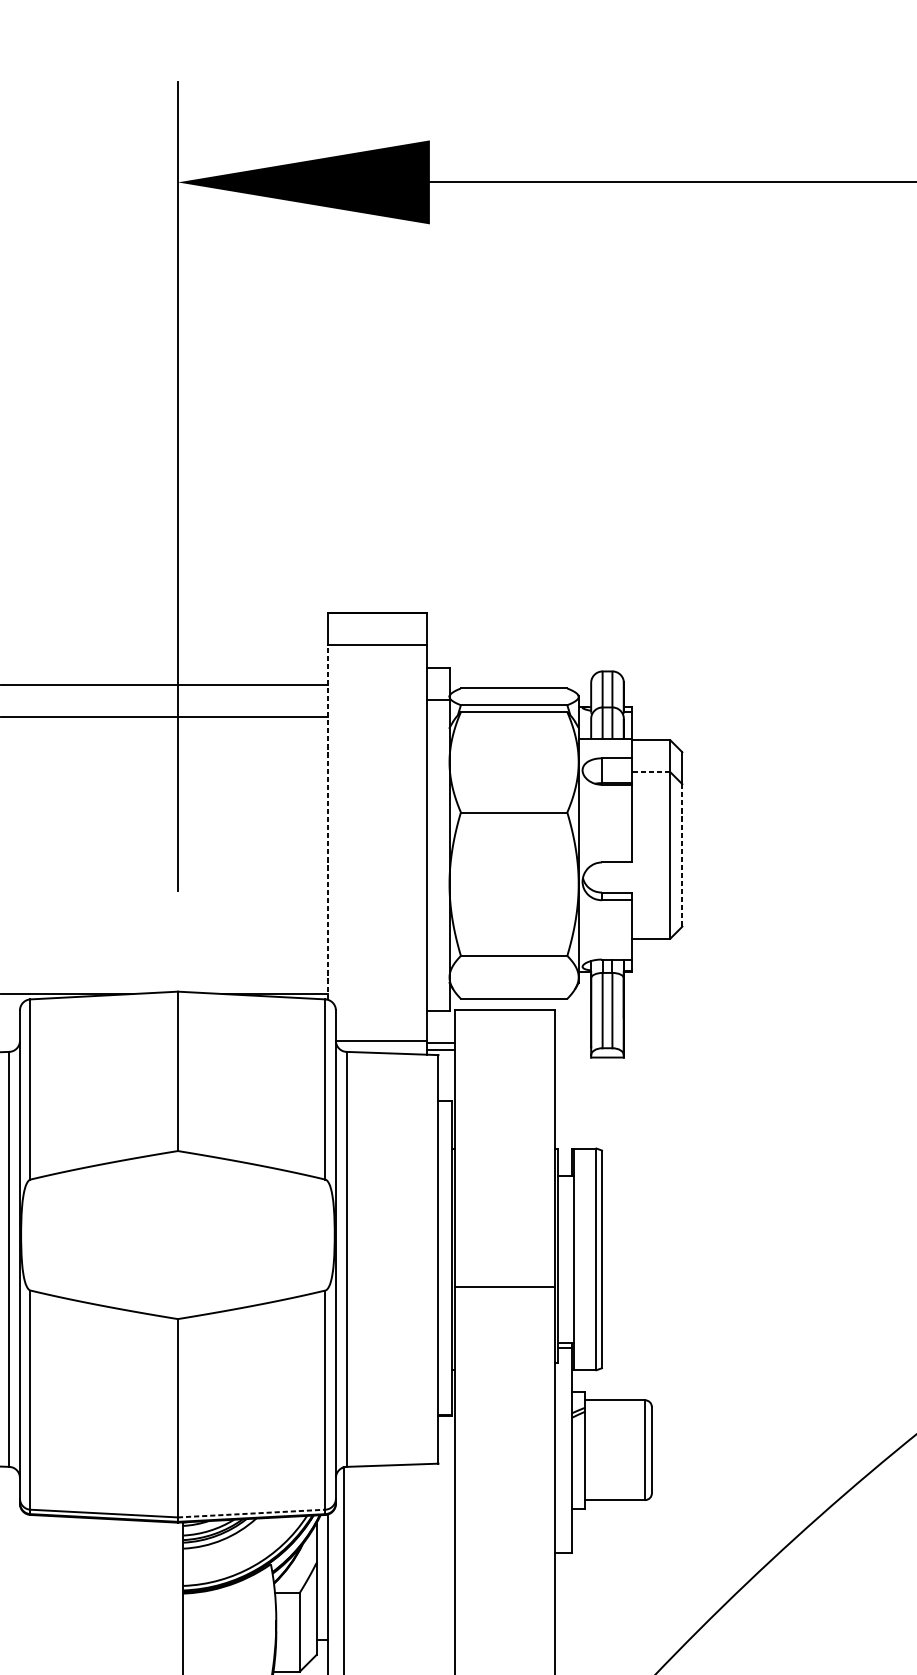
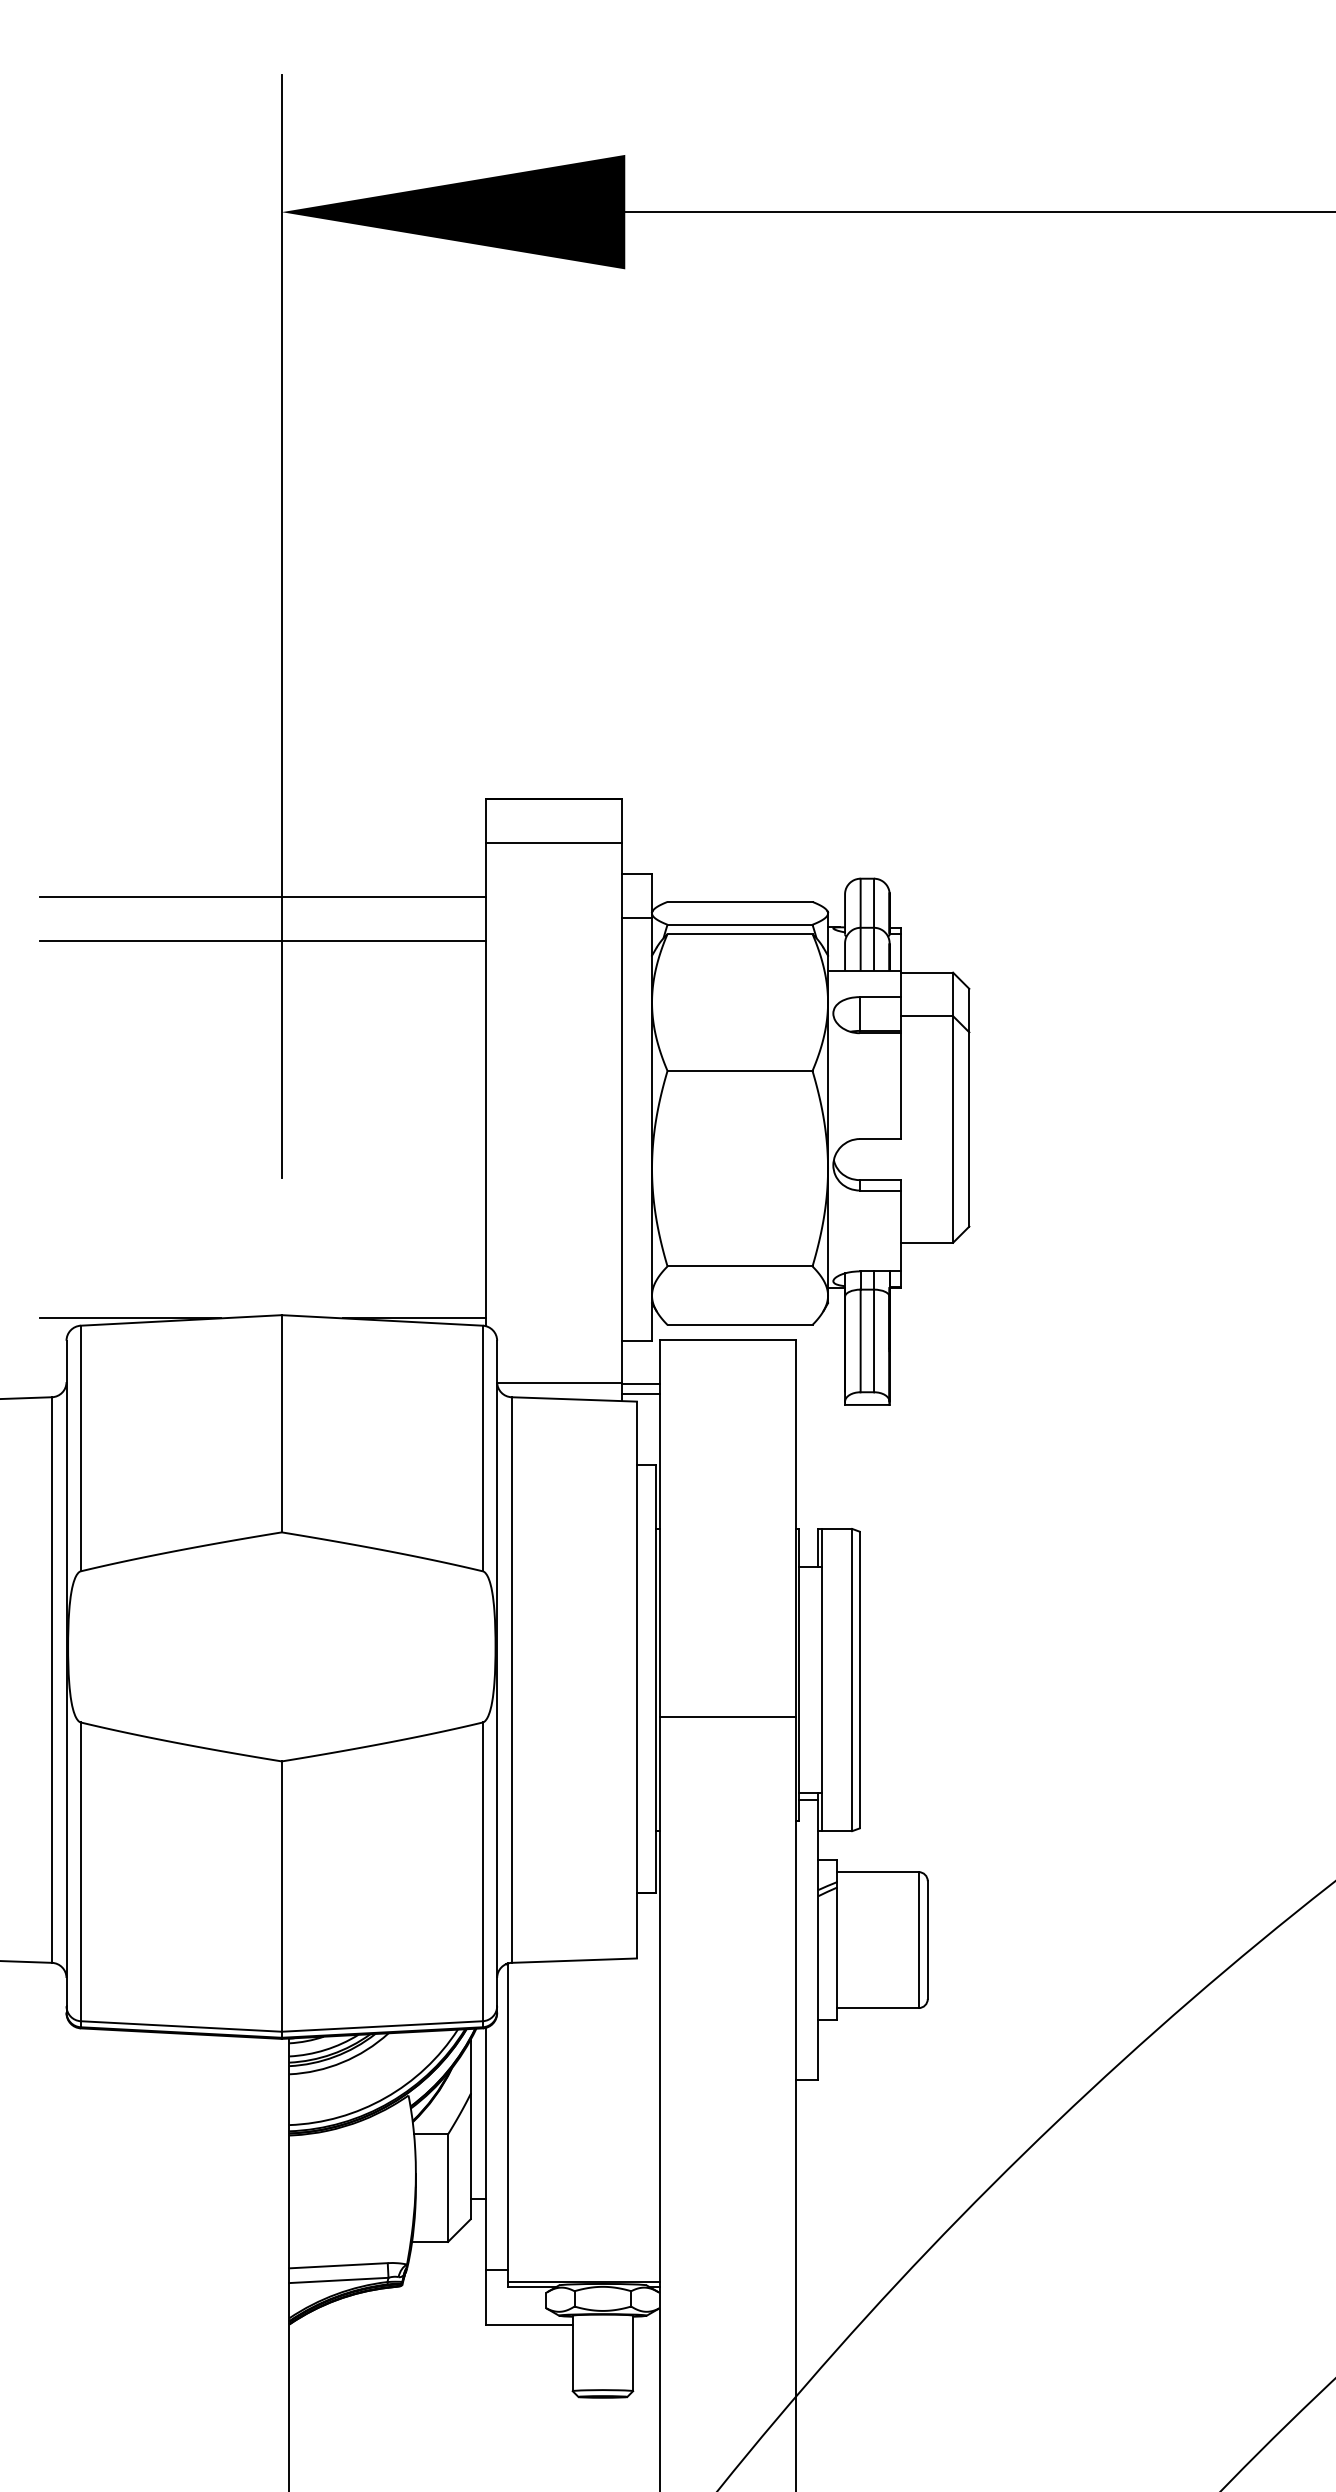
line: (651, 772) -> (927, 1016), dashed -> solid
line: (327, 822) -> (485, 1084), dashed -> solid
line: (682, 855) -> (969, 1129), dashed -> solid
line: (251, 1513) -> (382, 2026), dashed -> solid

